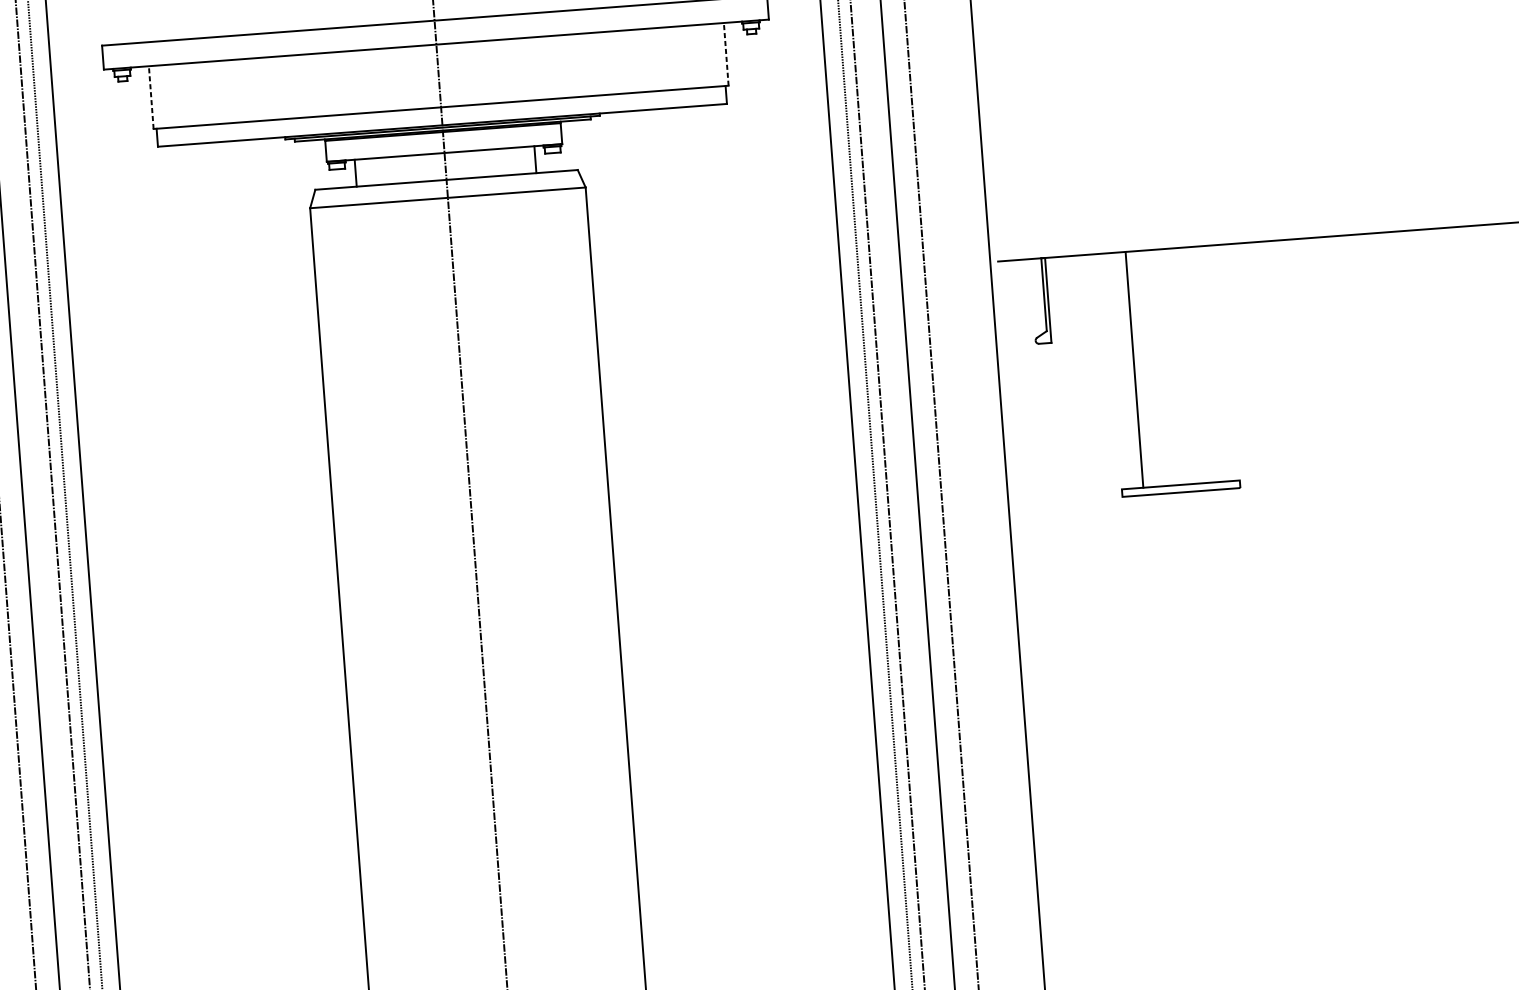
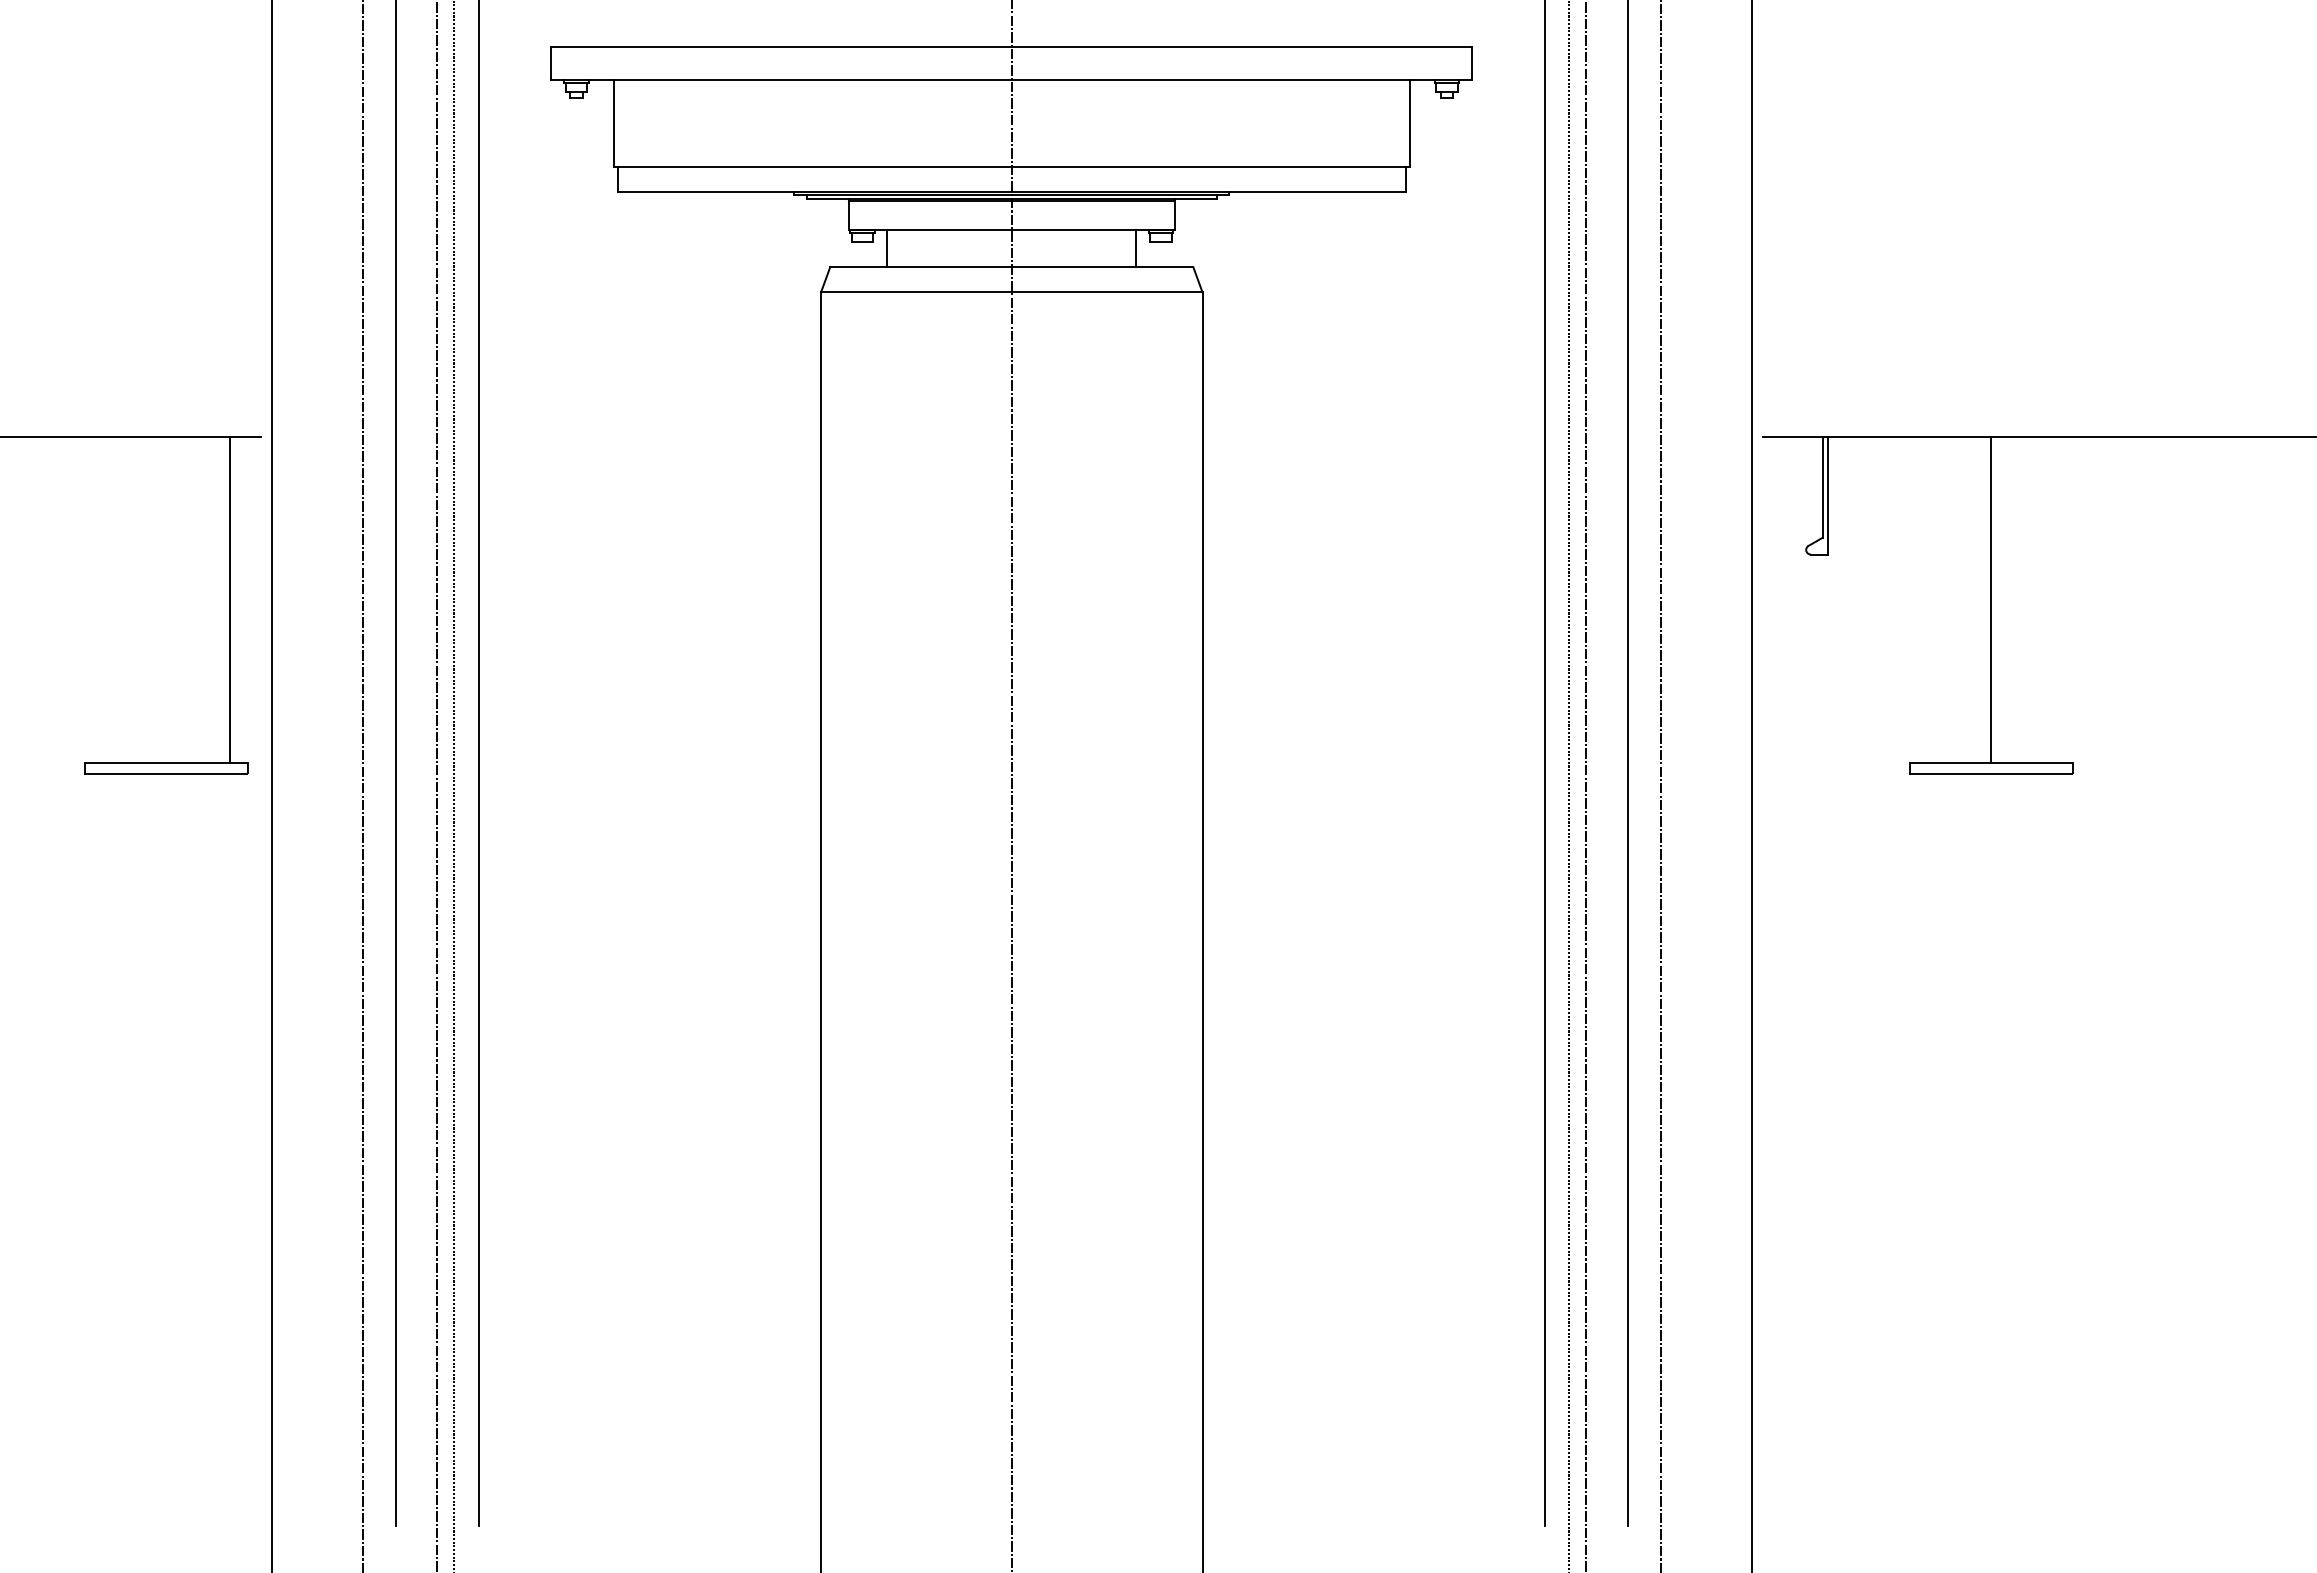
line: (726, 54) -> (1409, 123), dashed -> solid
line: (151, 97) -> (613, 123), dashed -> solid
line: (1134, 369) -> (1991, 599), moved

